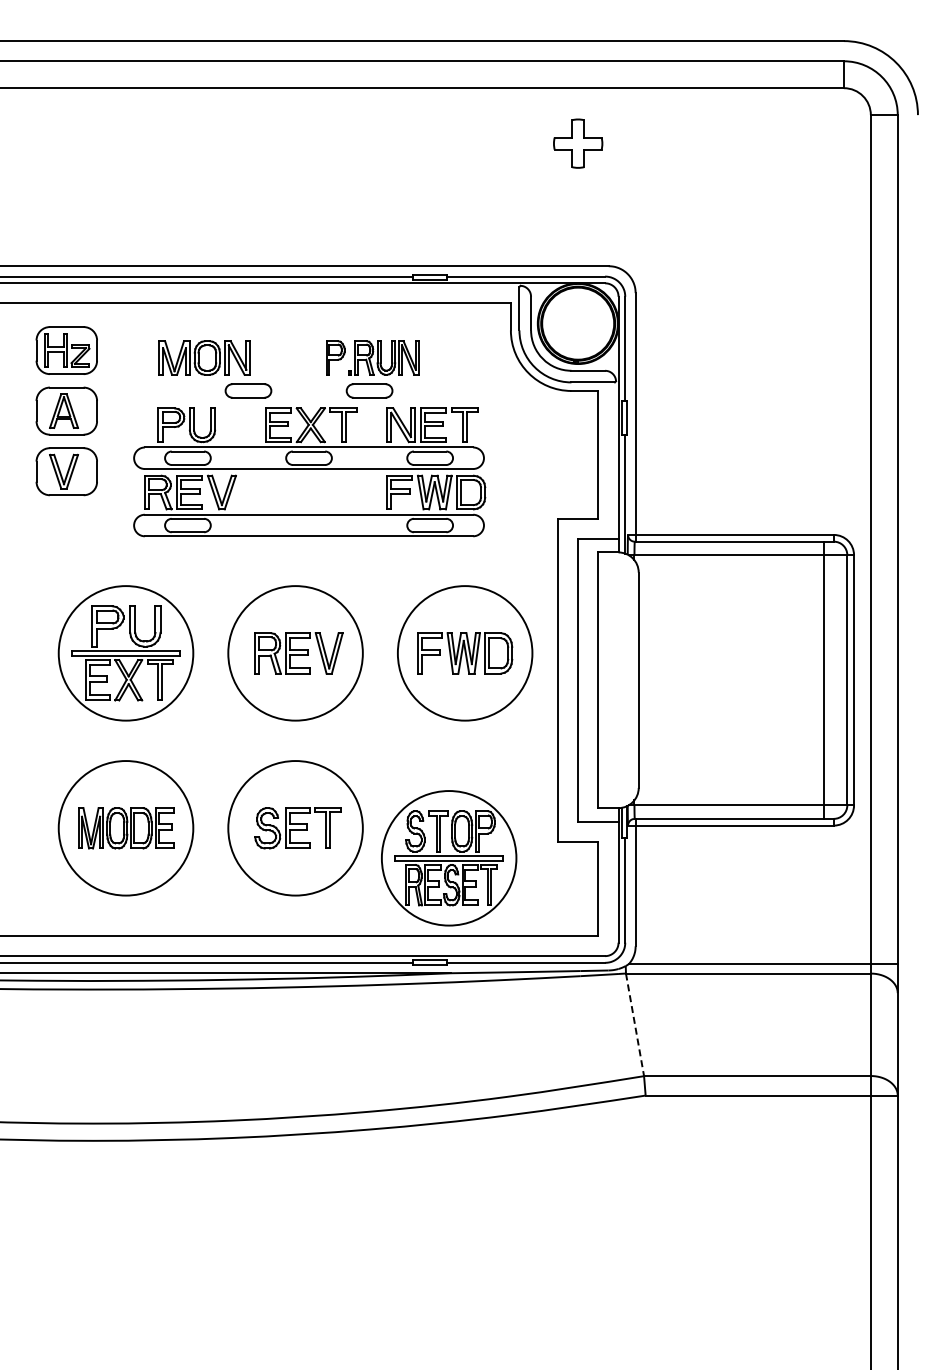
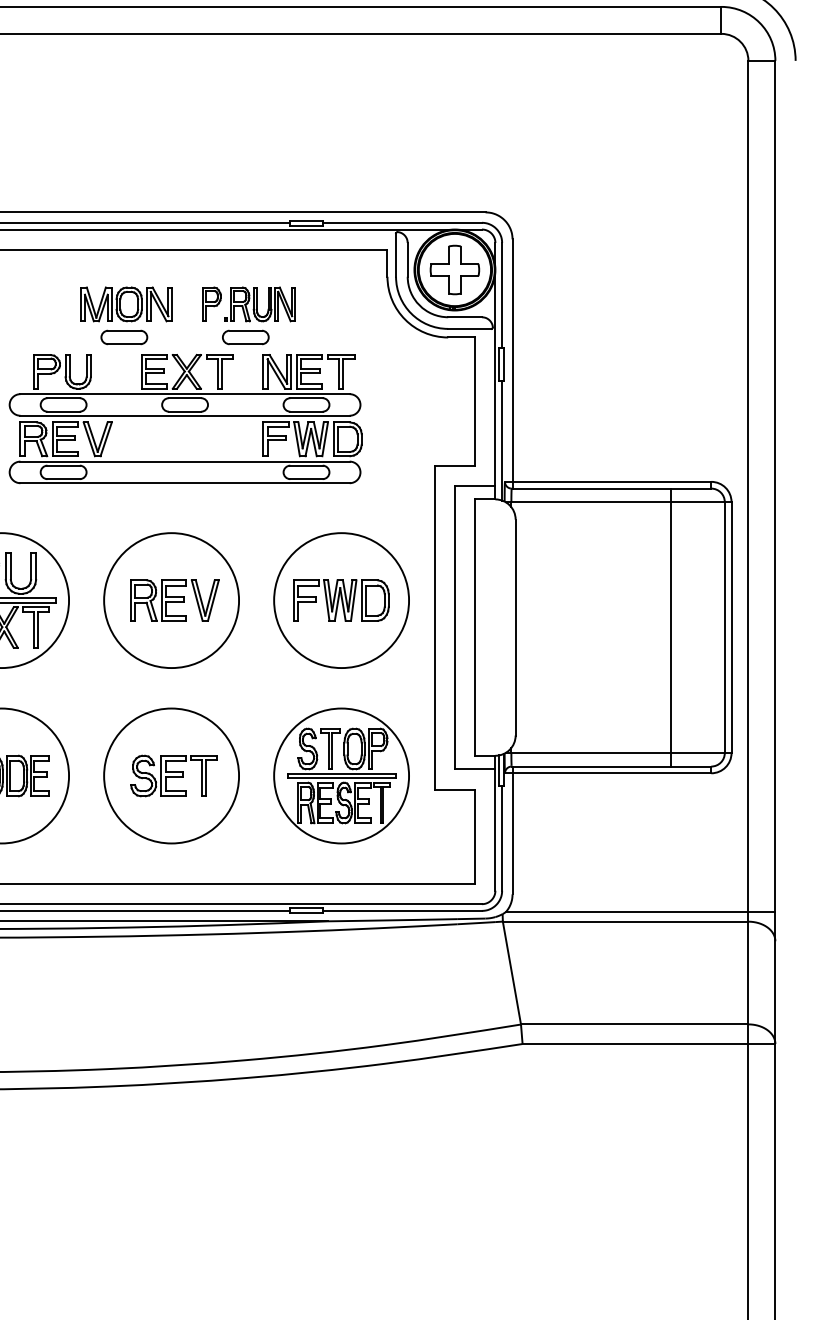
part: (578, 143) -> (455, 269), moved
part: (204, 357) -> (126, 303), moved
line: (824, 679) -> (670, 626), moved
part: (449, 858) -> (341, 776), moved
line: (635, 1025) -> (512, 973), dashed -> solid

